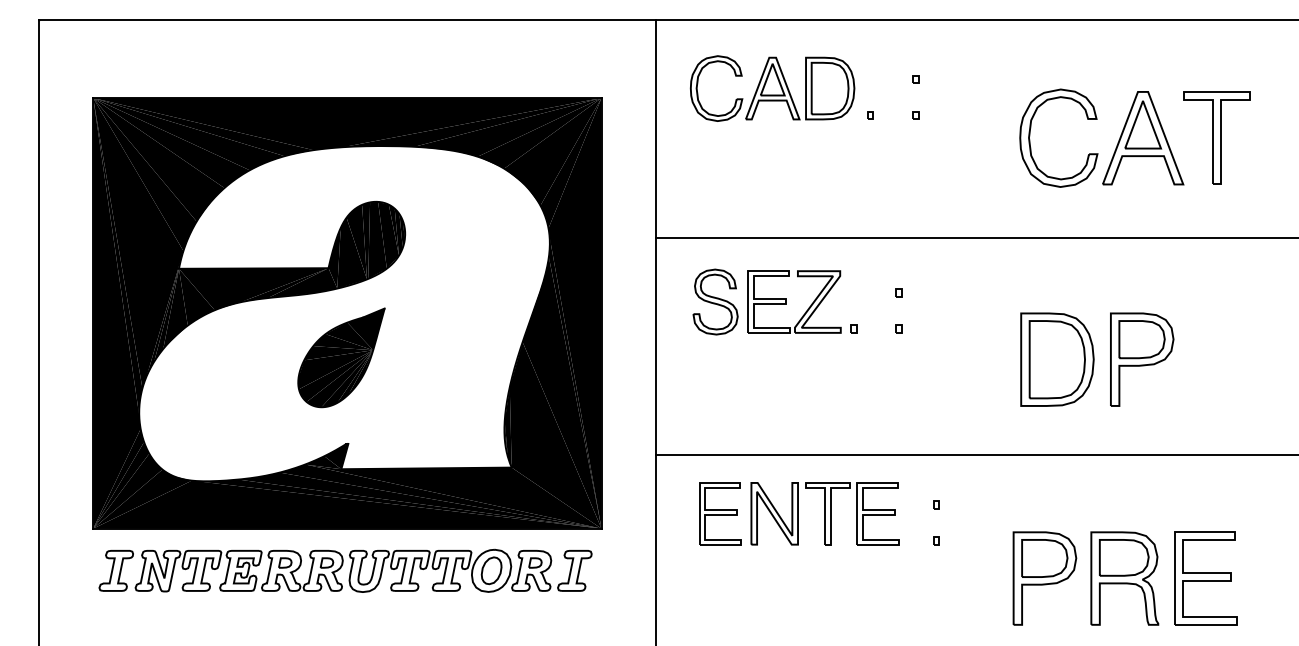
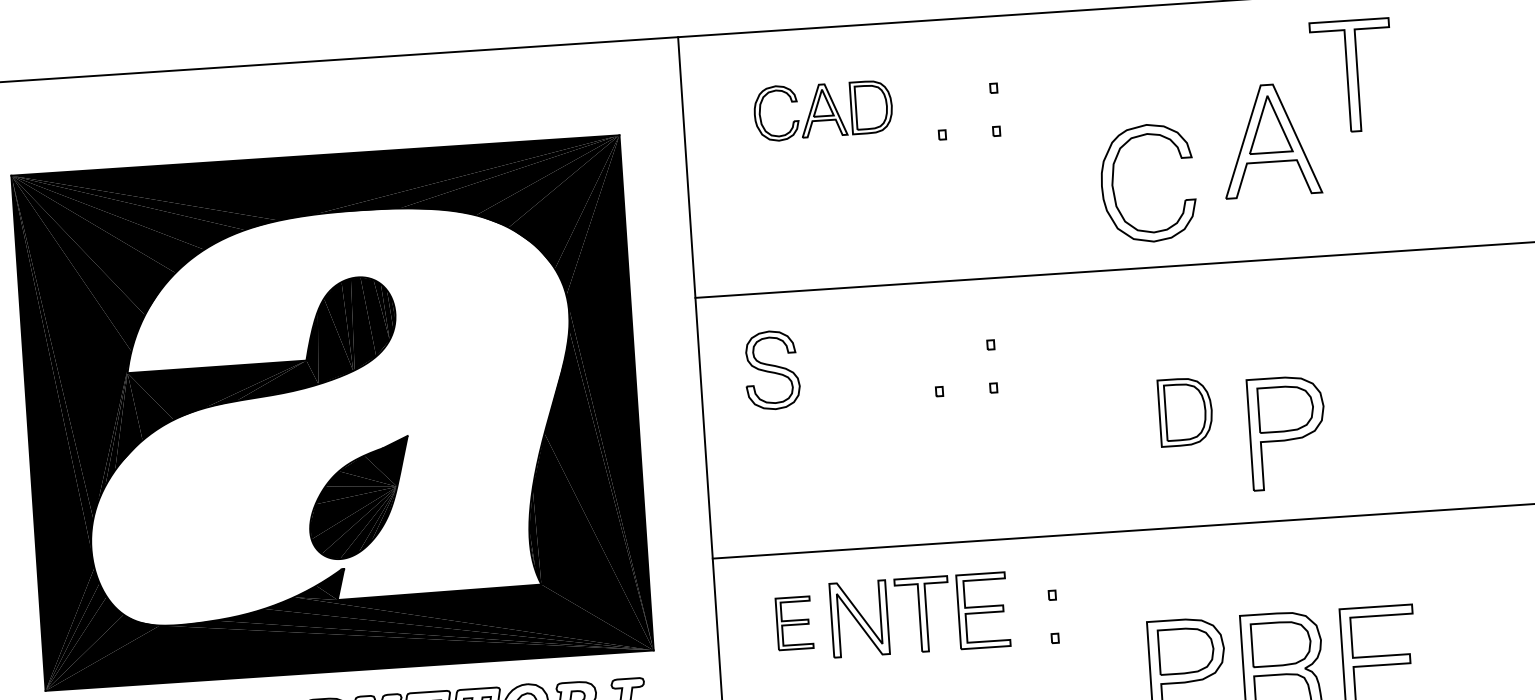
part: (772, 88) -> (823, 110), size x0.7
part: (1030, 136) -> (1114, 183), moved
part: (1216, 137) -> (1351, 75), moved
part: (786, 301) -> (856, 364), removed
part: (341, 357) -> (359, 497), moved
part: (1057, 359) -> (1185, 411), size x0.6
part: (1142, 359) -> (1288, 432), moved
part: (720, 513) -> (794, 622), size x0.7

